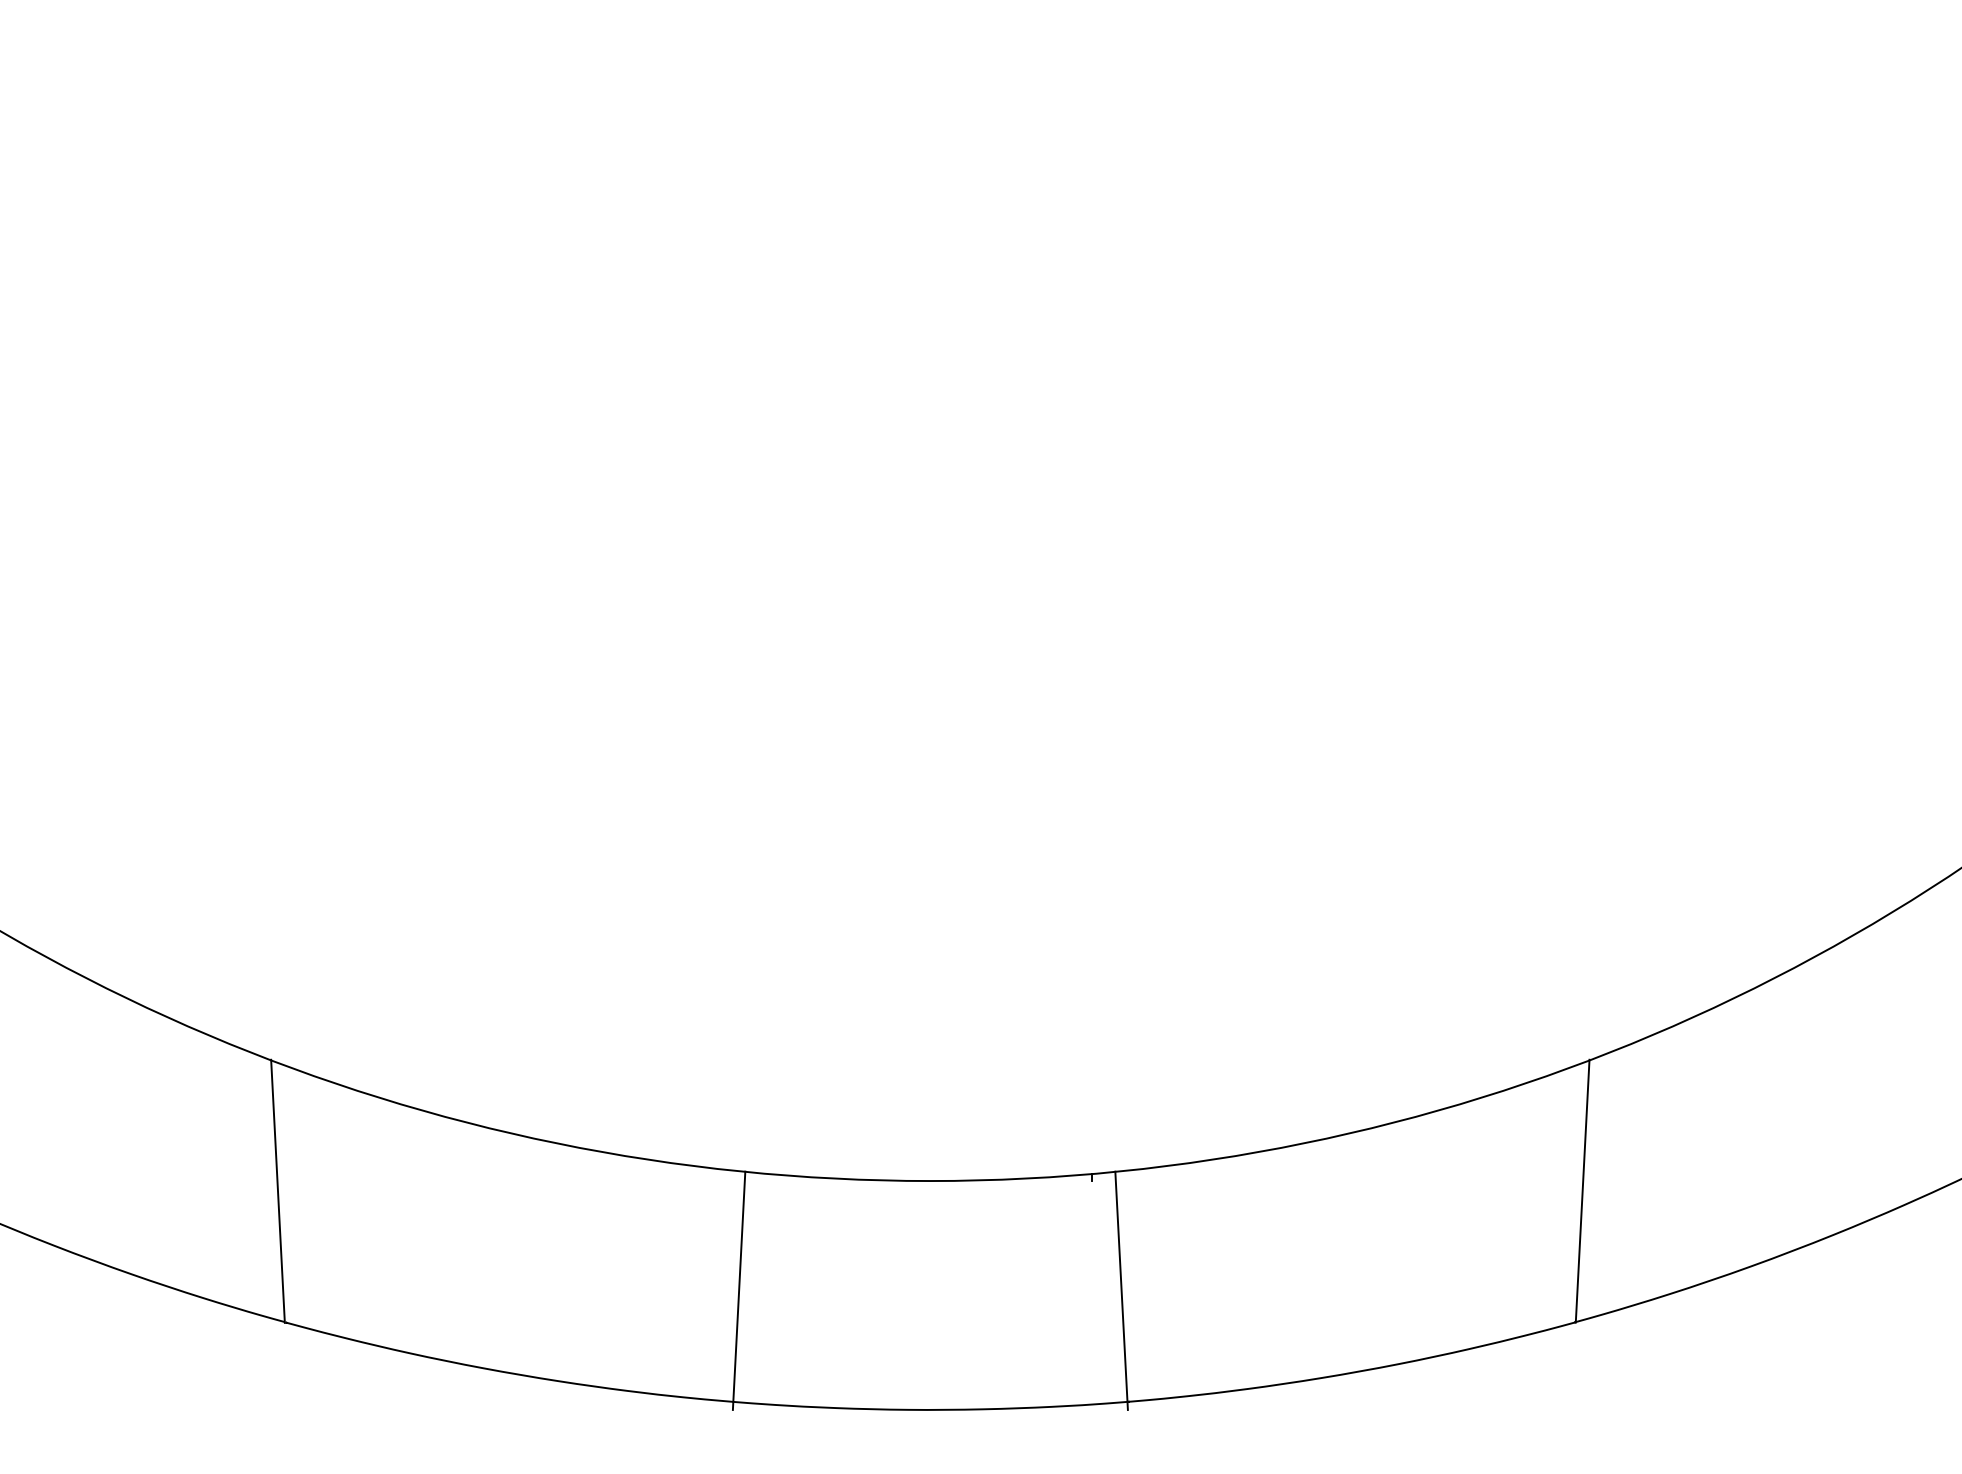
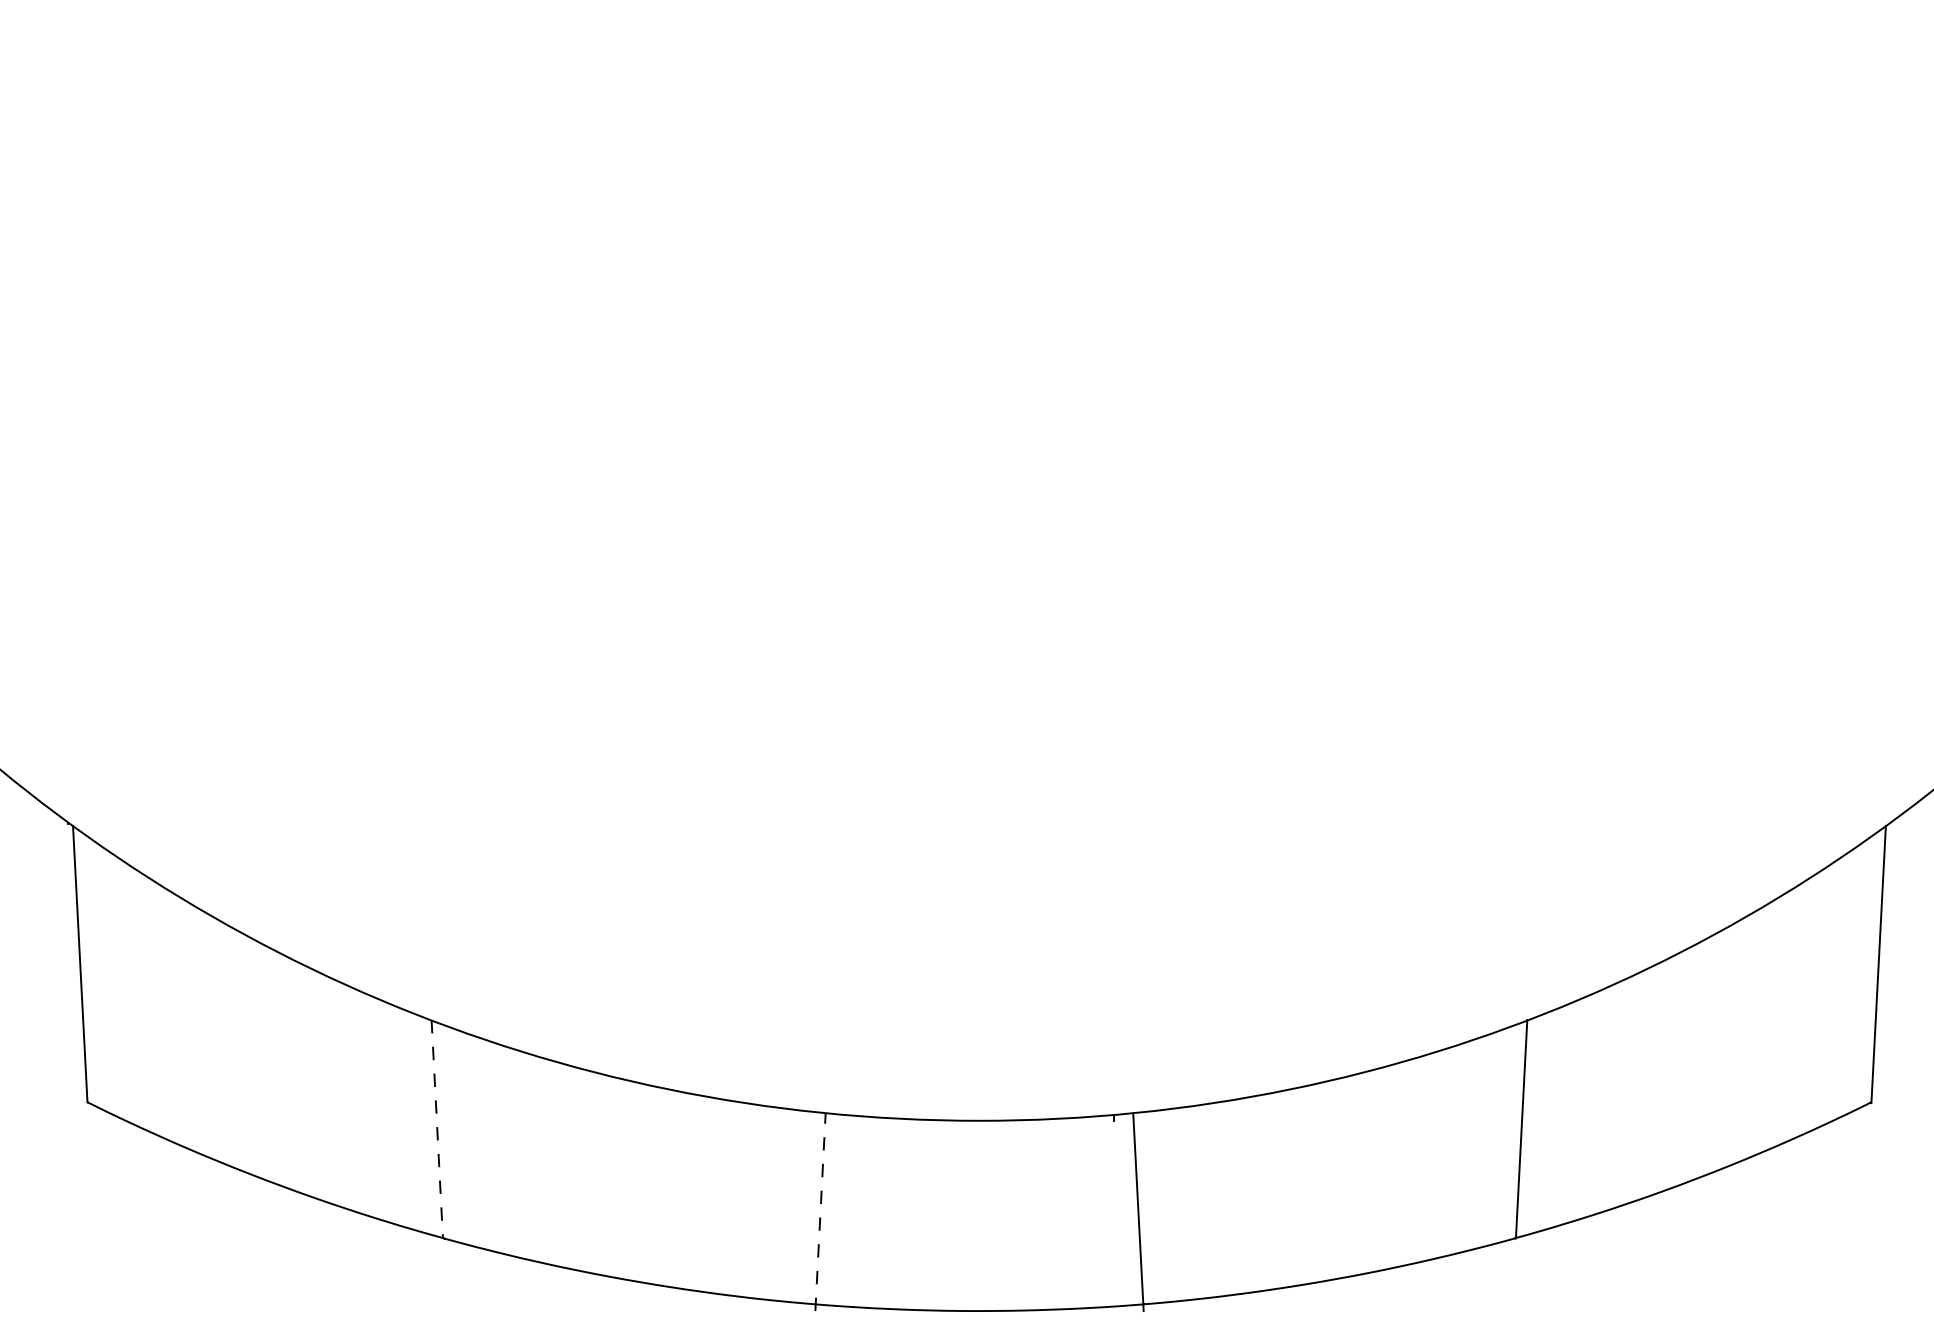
line: (278, 1191) -> (437, 1129), solid -> dashed
line: (739, 1290) -> (820, 1211), solid -> dashed

